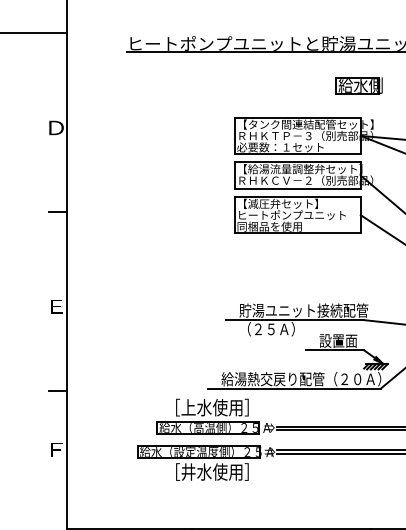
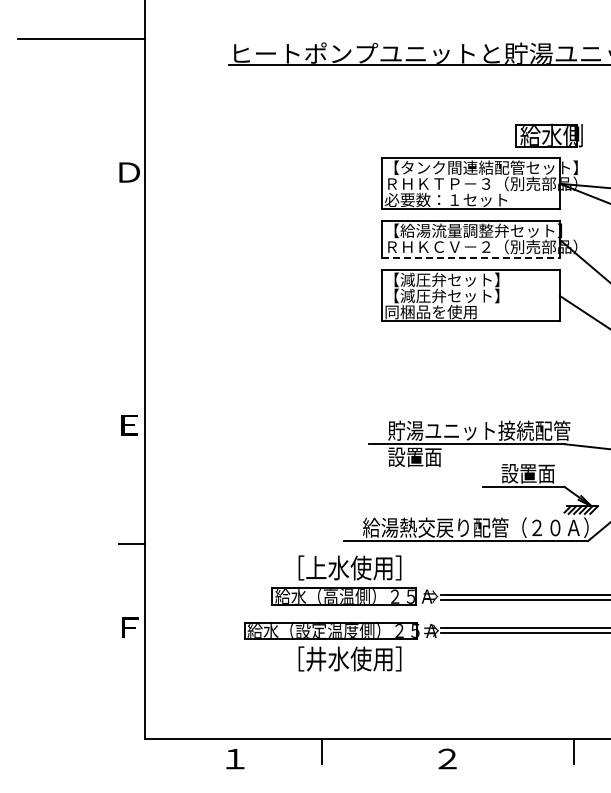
part: (358, 85) -> (548, 135), moved
line: (297, 188) -> (470, 258), solid -> dashed
line: (57, 212) -> (131, 291), removed
text: (291, 214) -> (462, 295), ヒートポンプユニット -> 【減圧弁セット】
text: (267, 328) -> (427, 456), （２５Ａ） -> 設置面

